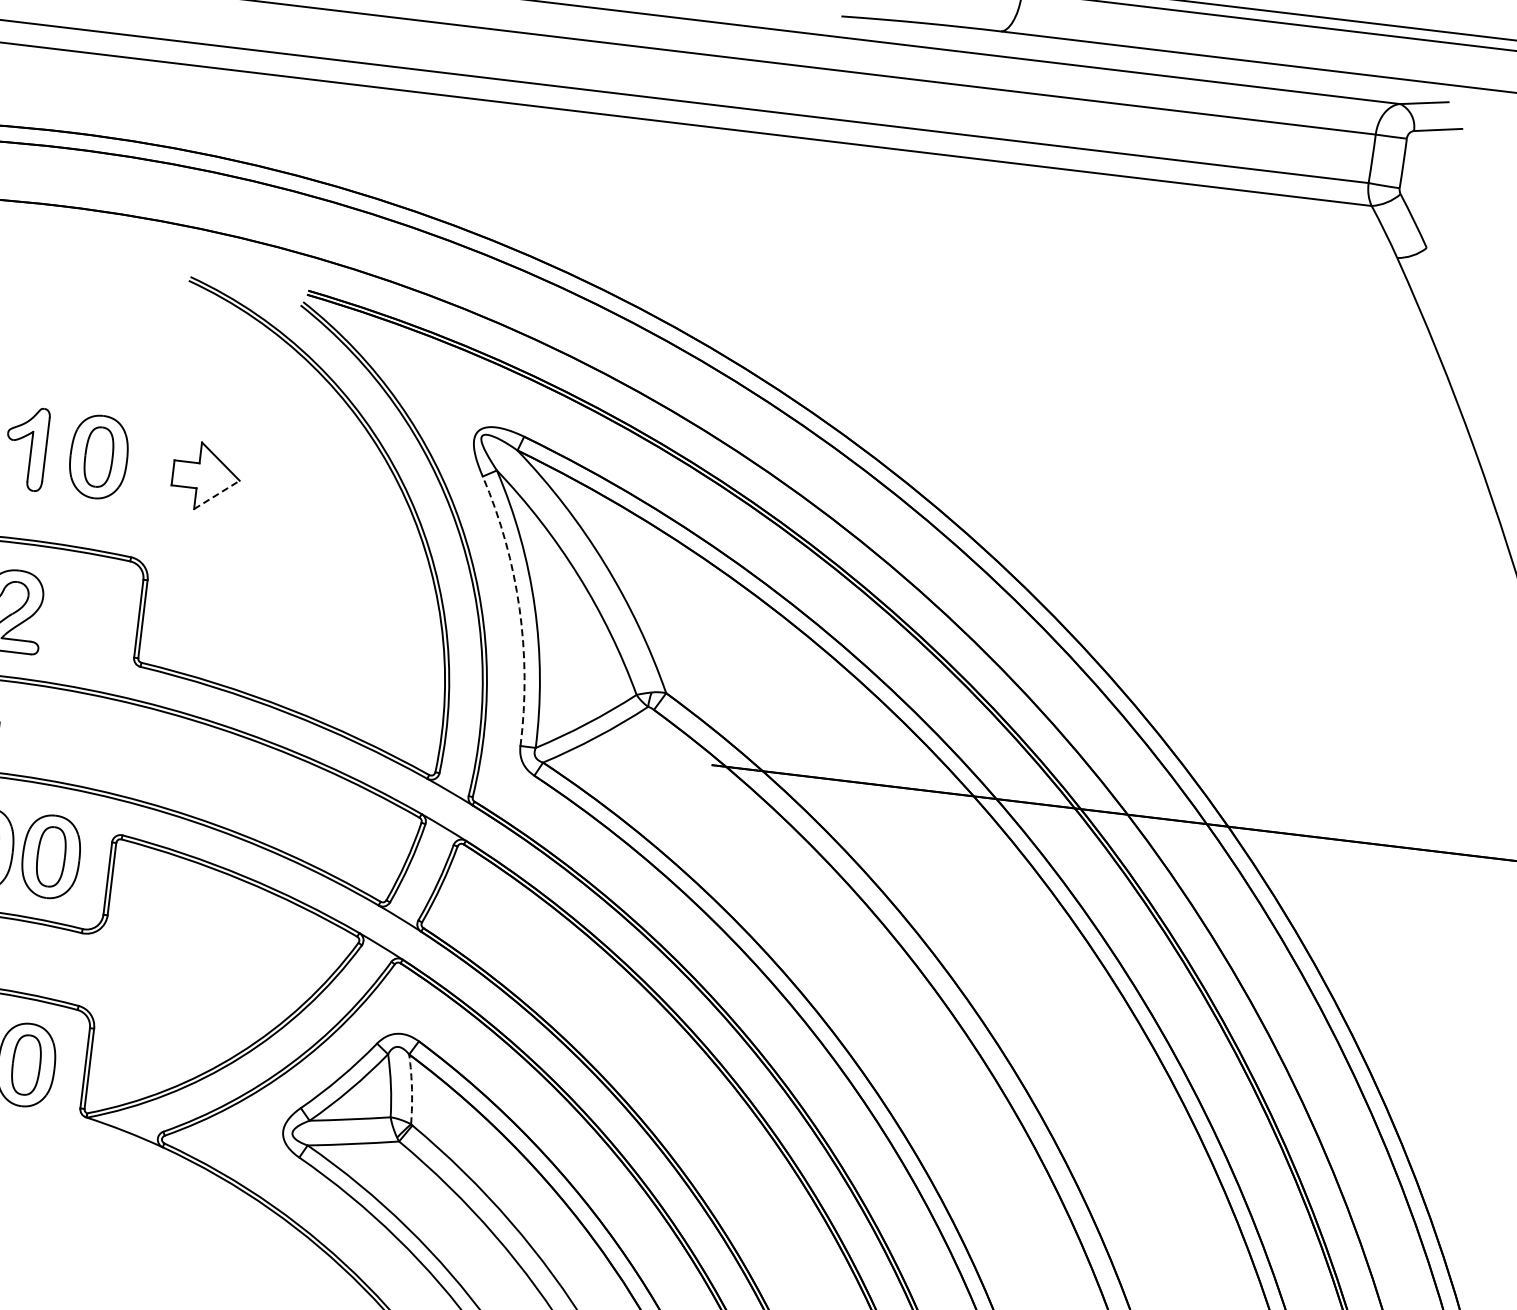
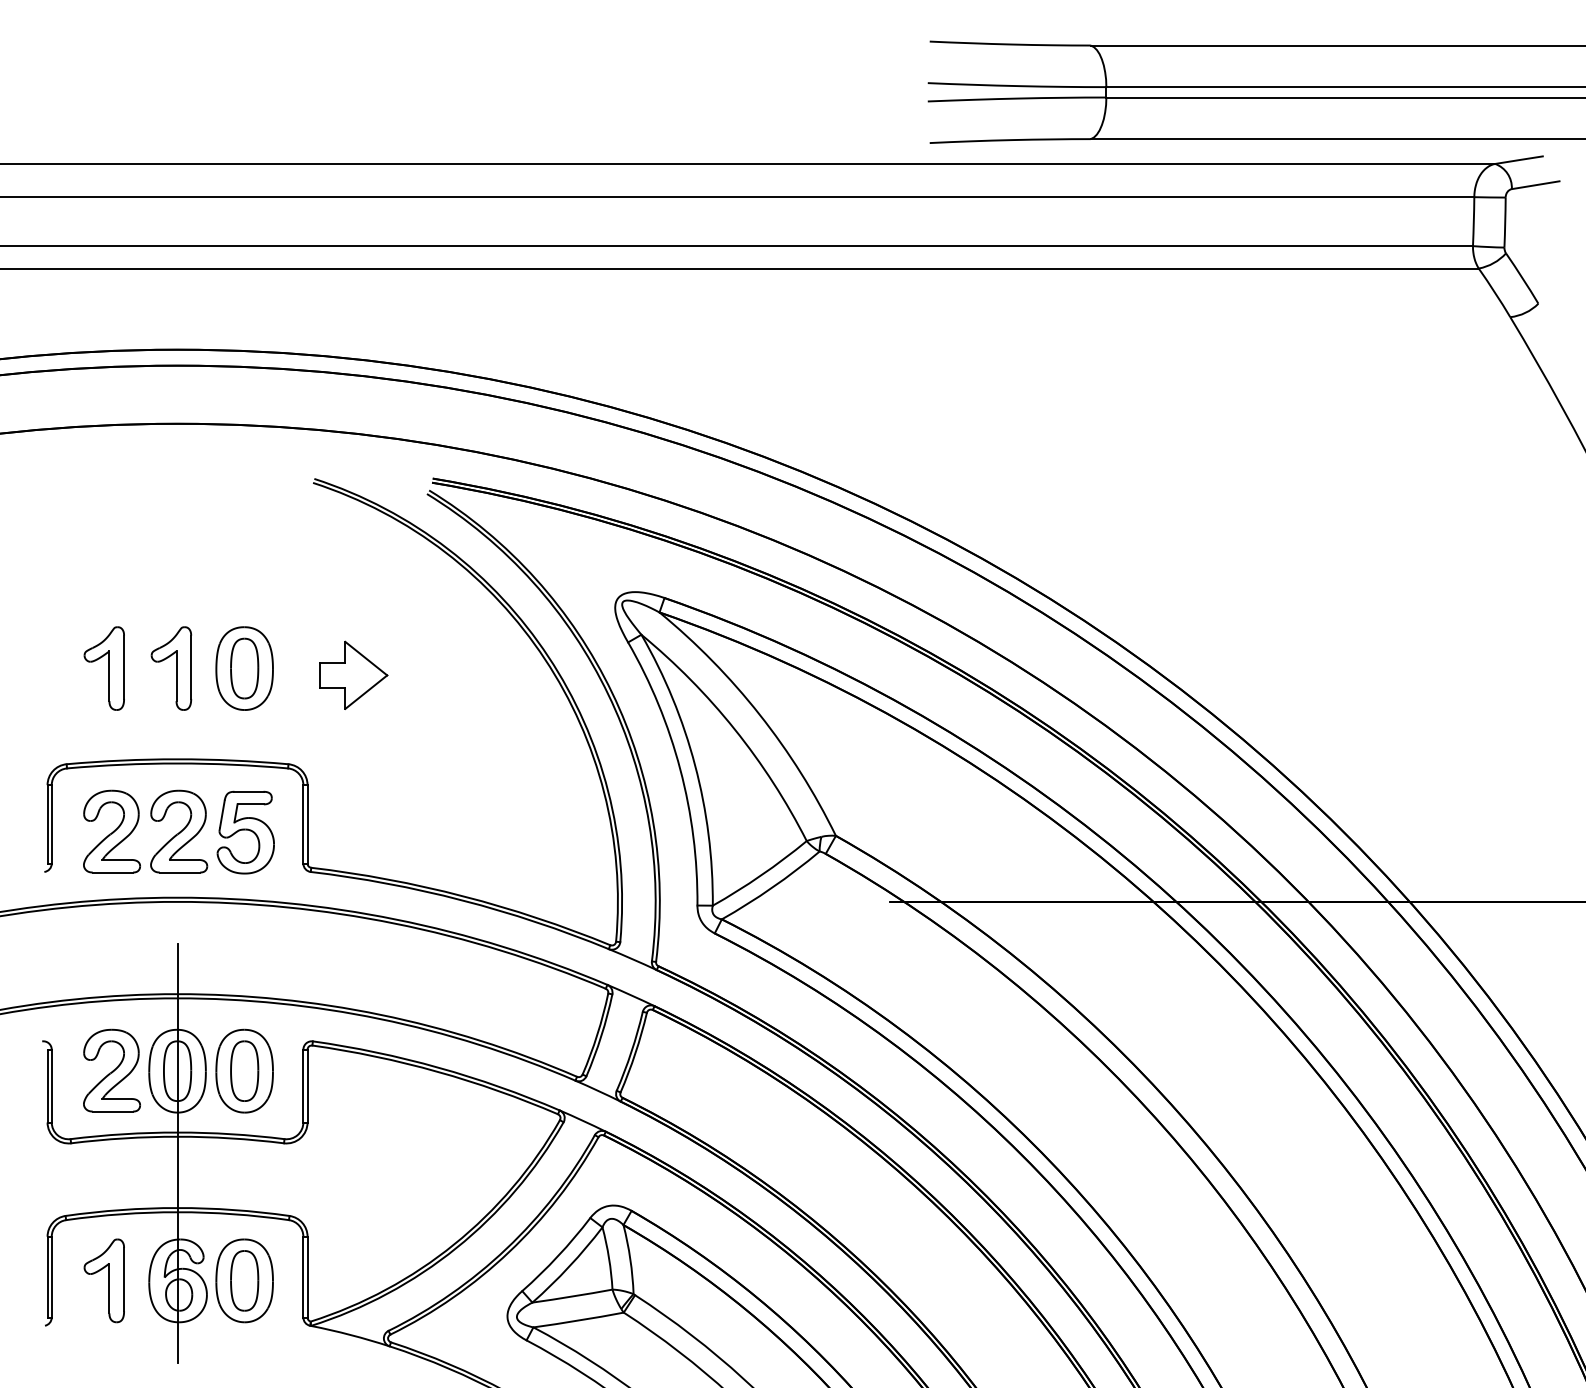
line: (217, 495) -> (366, 692), dashed -> solid
arc: (519, 608) -> (680, 769), dashed -> solid
part: (80, 619) -> (245, 832), added
arc: (412, 1089) -> (630, 1259), dashed -> solid

